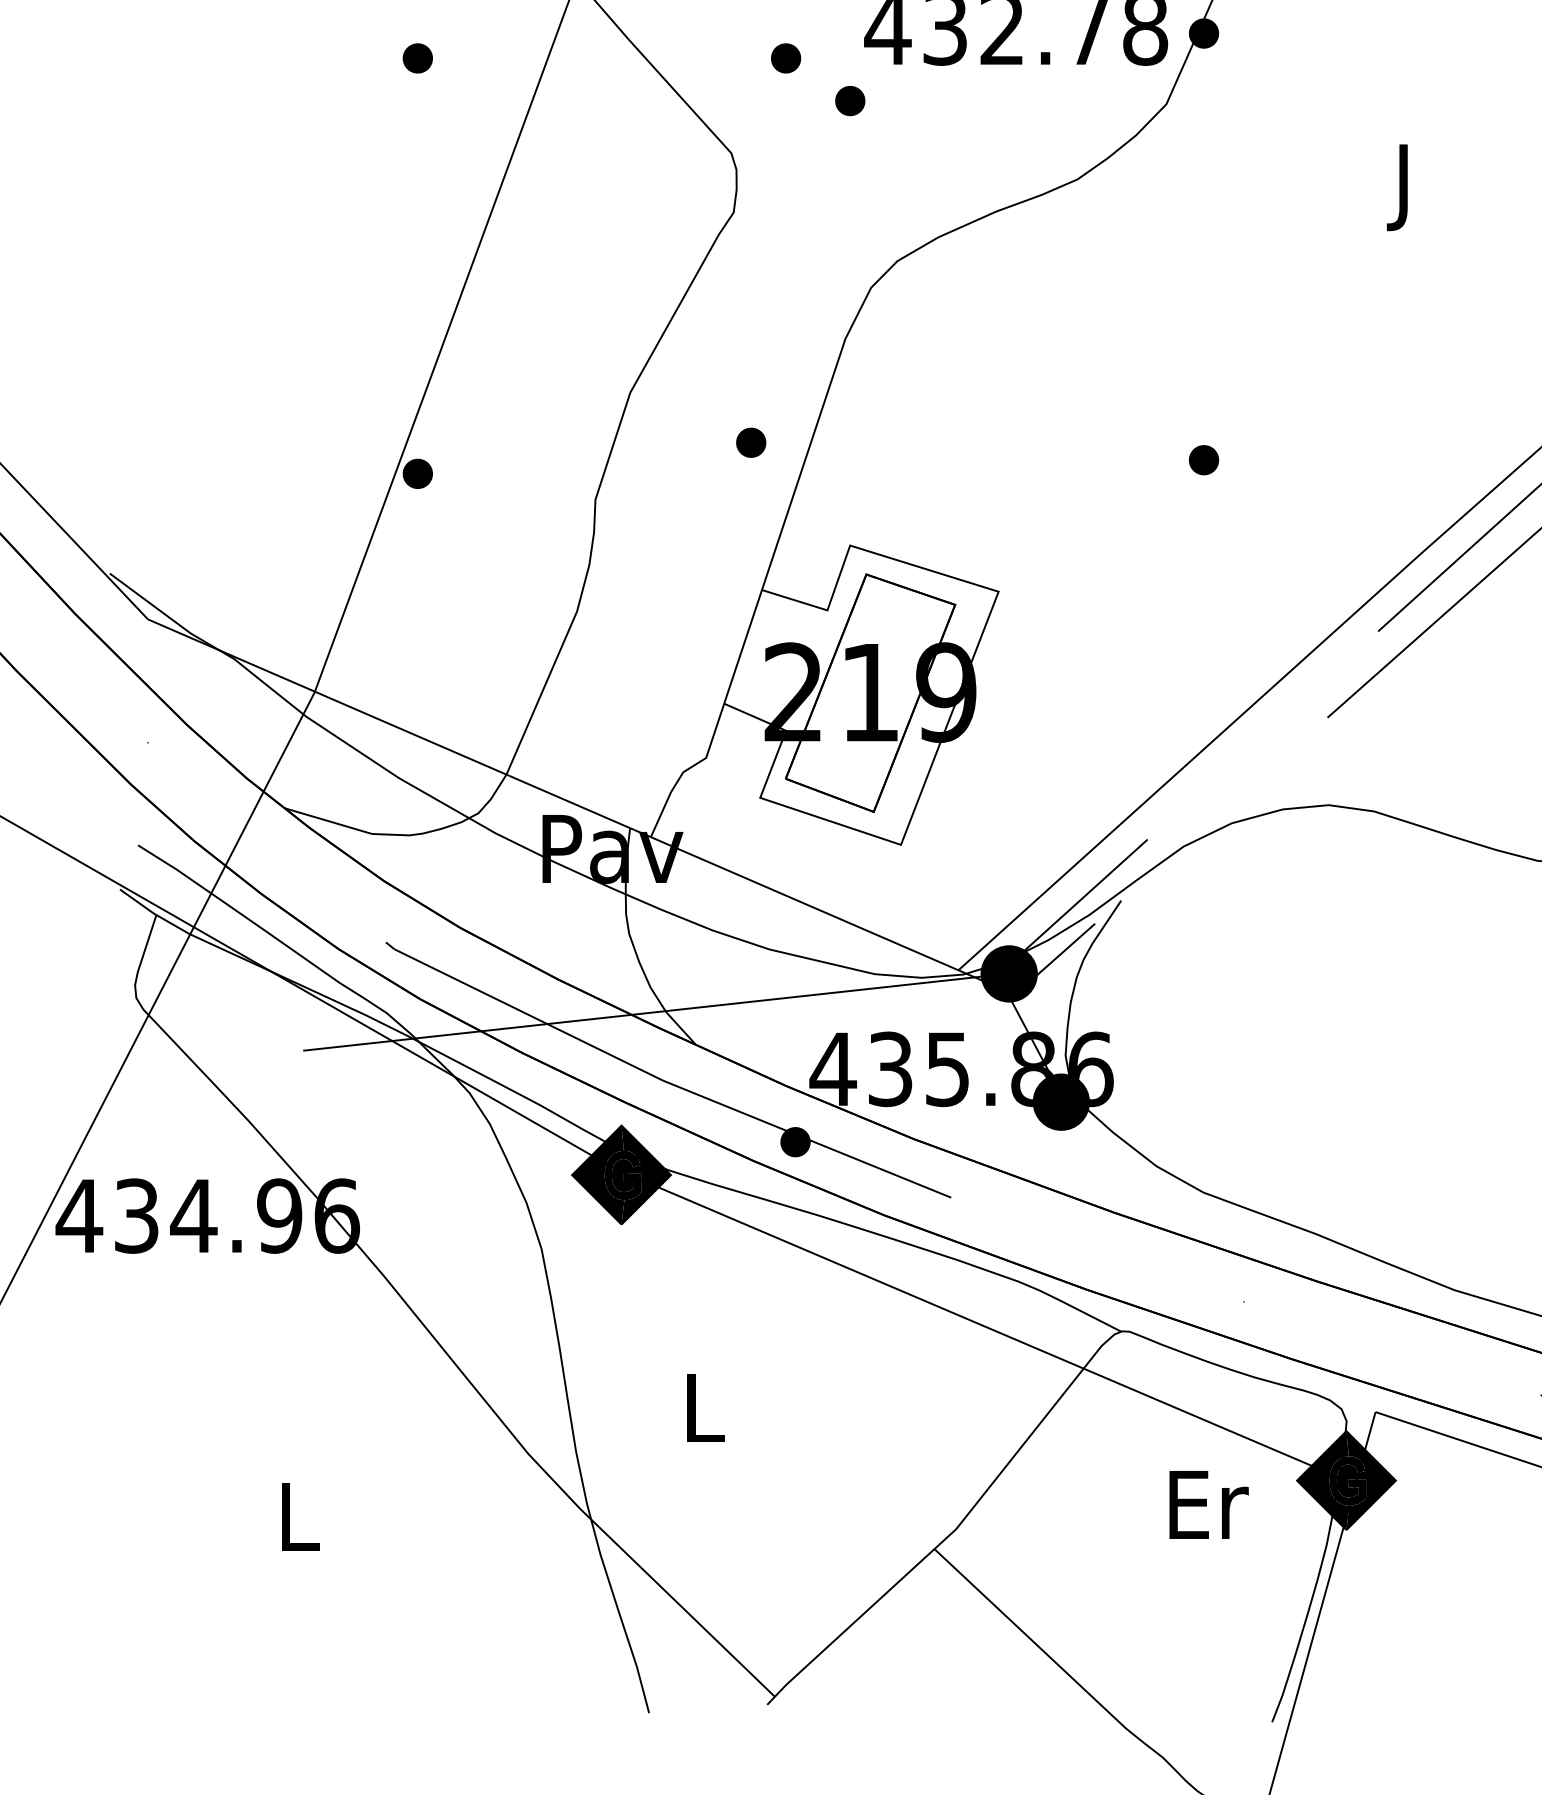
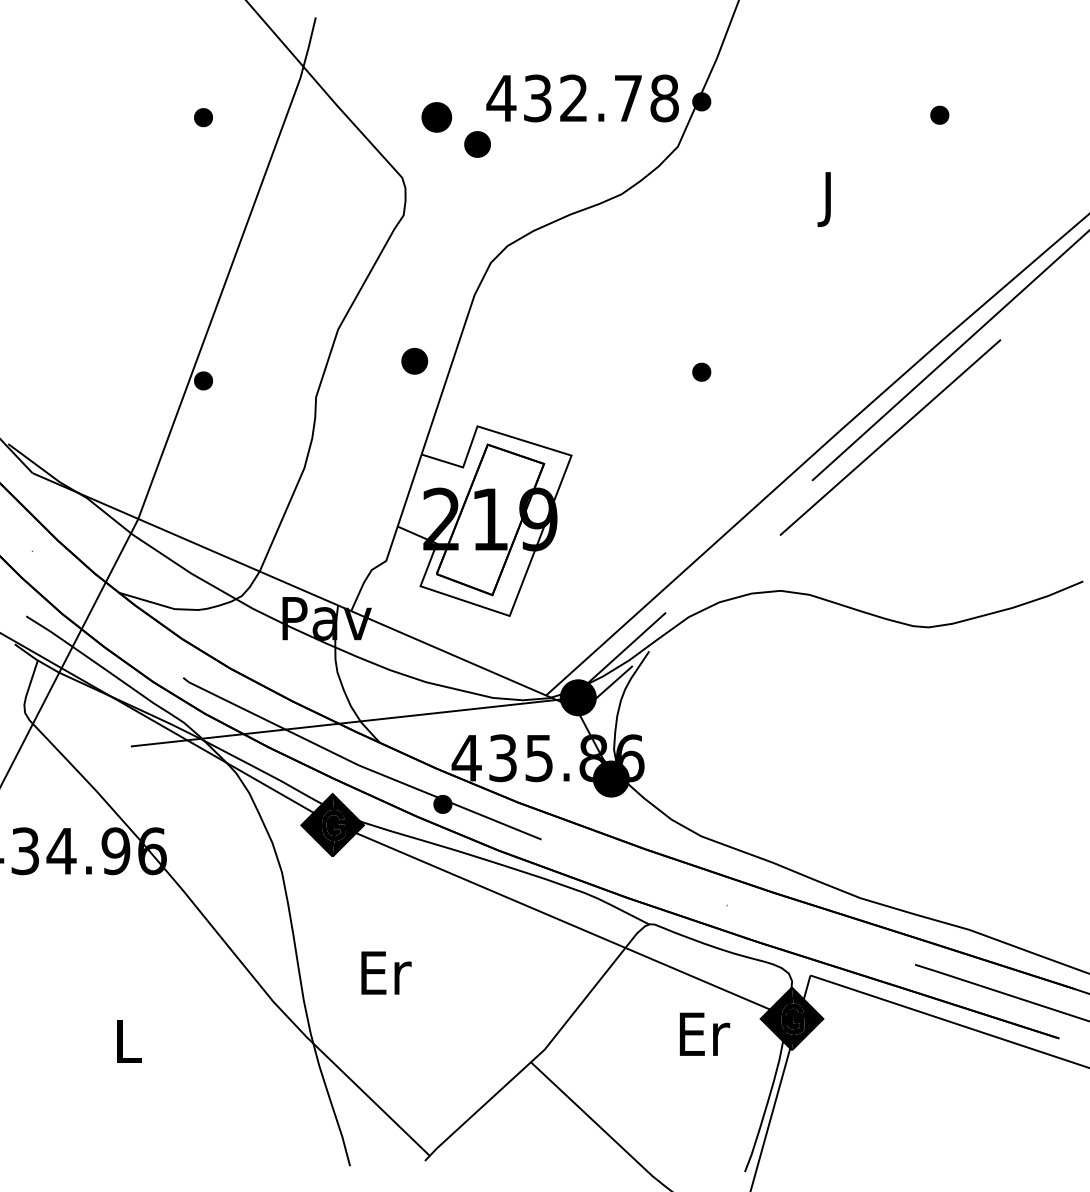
part: (785, 58) -> (436, 117), size x1.6
part: (850, 100) -> (477, 144), size x1.4
part: (750, 441) -> (414, 360), size x1.4
text: (706, 1407) -> (386, 972), L -> Er

